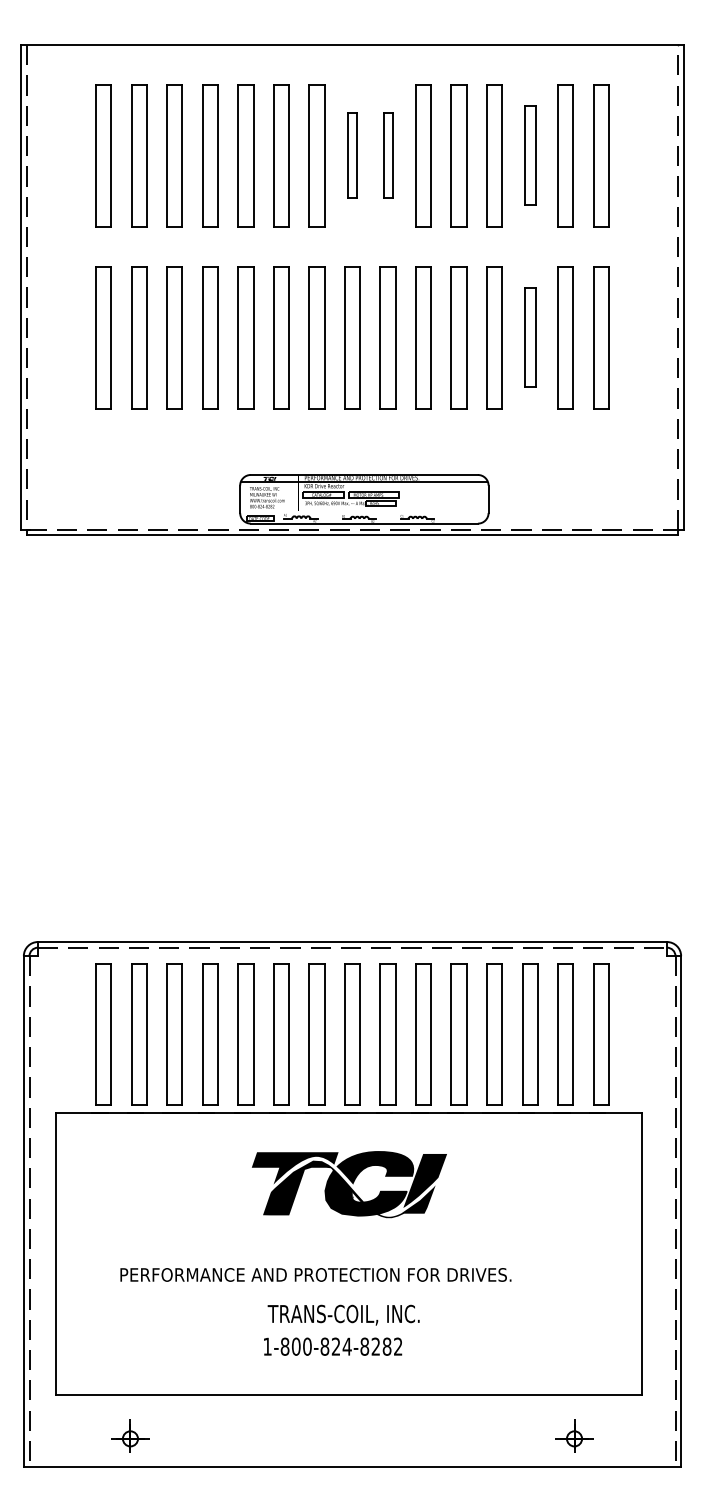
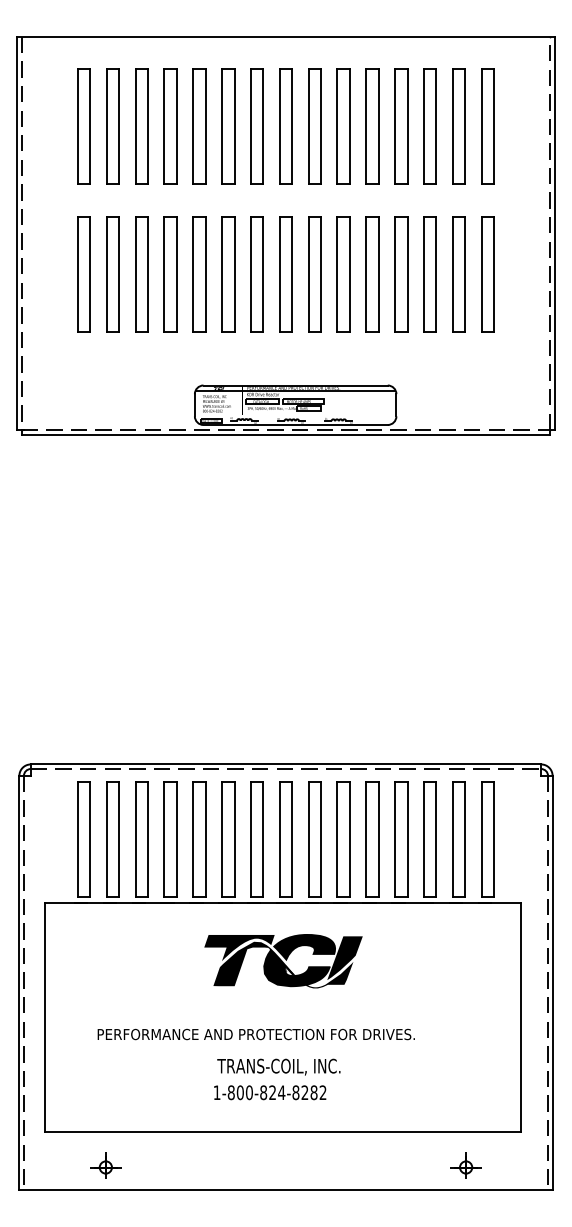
part: (351, 155) -> (285, 126), size x1.67
part: (387, 155) -> (314, 126), size x1.67
part: (529, 155) -> (429, 126), size x1.43
part: (529, 338) -> (429, 274), size x1.43

